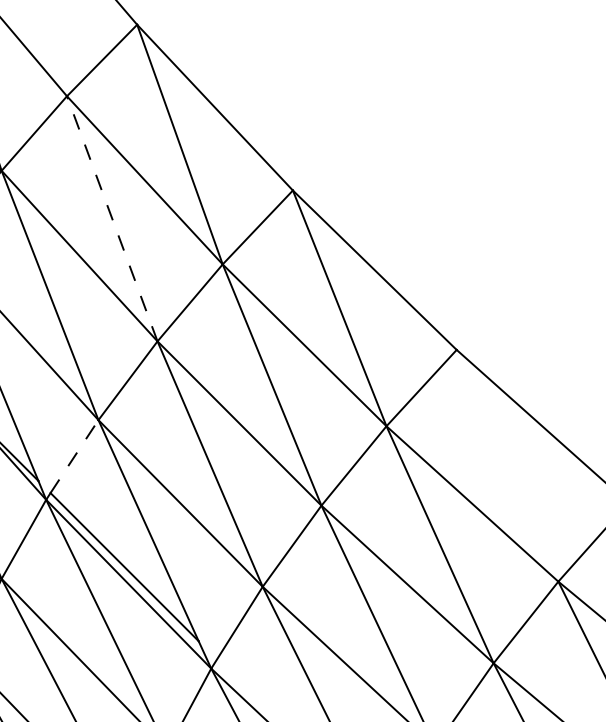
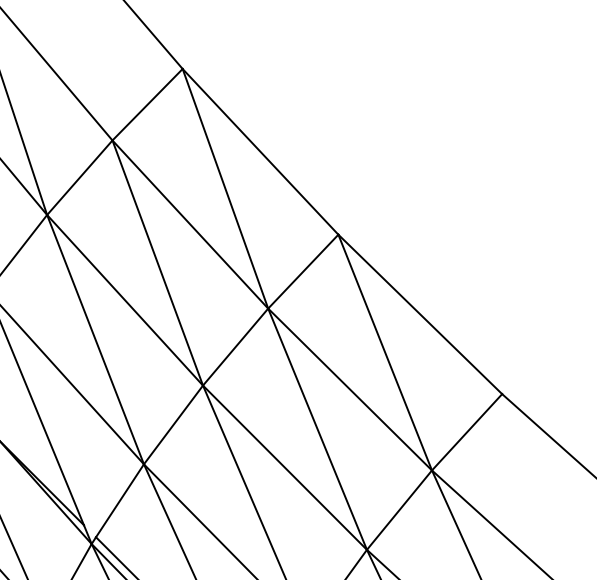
line: (112, 218) -> (157, 262), dashed -> solid
line: (74, 456) -> (119, 500), dashed -> solid

